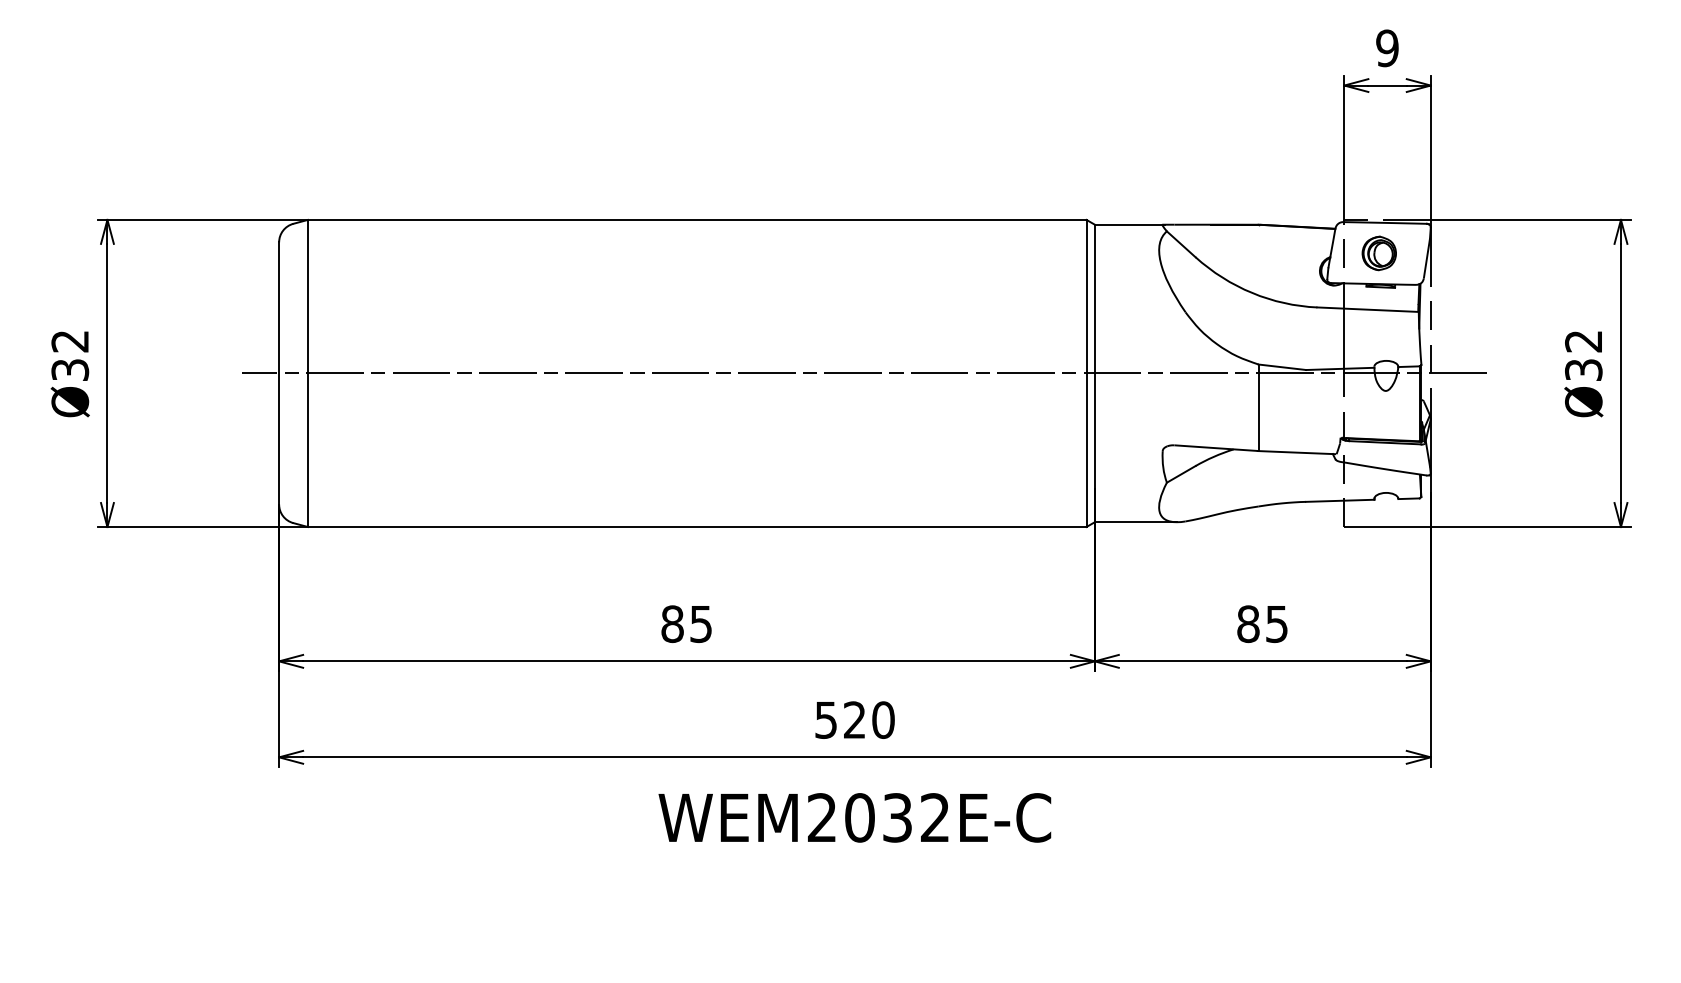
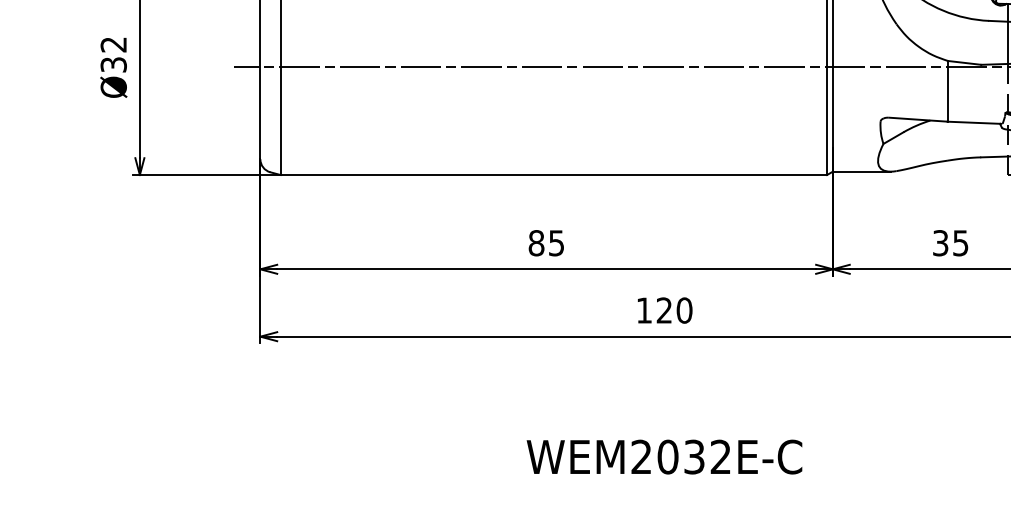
text: (1248, 624) -> (940, 243), 85 -> 35
text: (825, 720) -> (643, 310), 520 -> 120
text: (854, 817) -> (664, 456), moved

